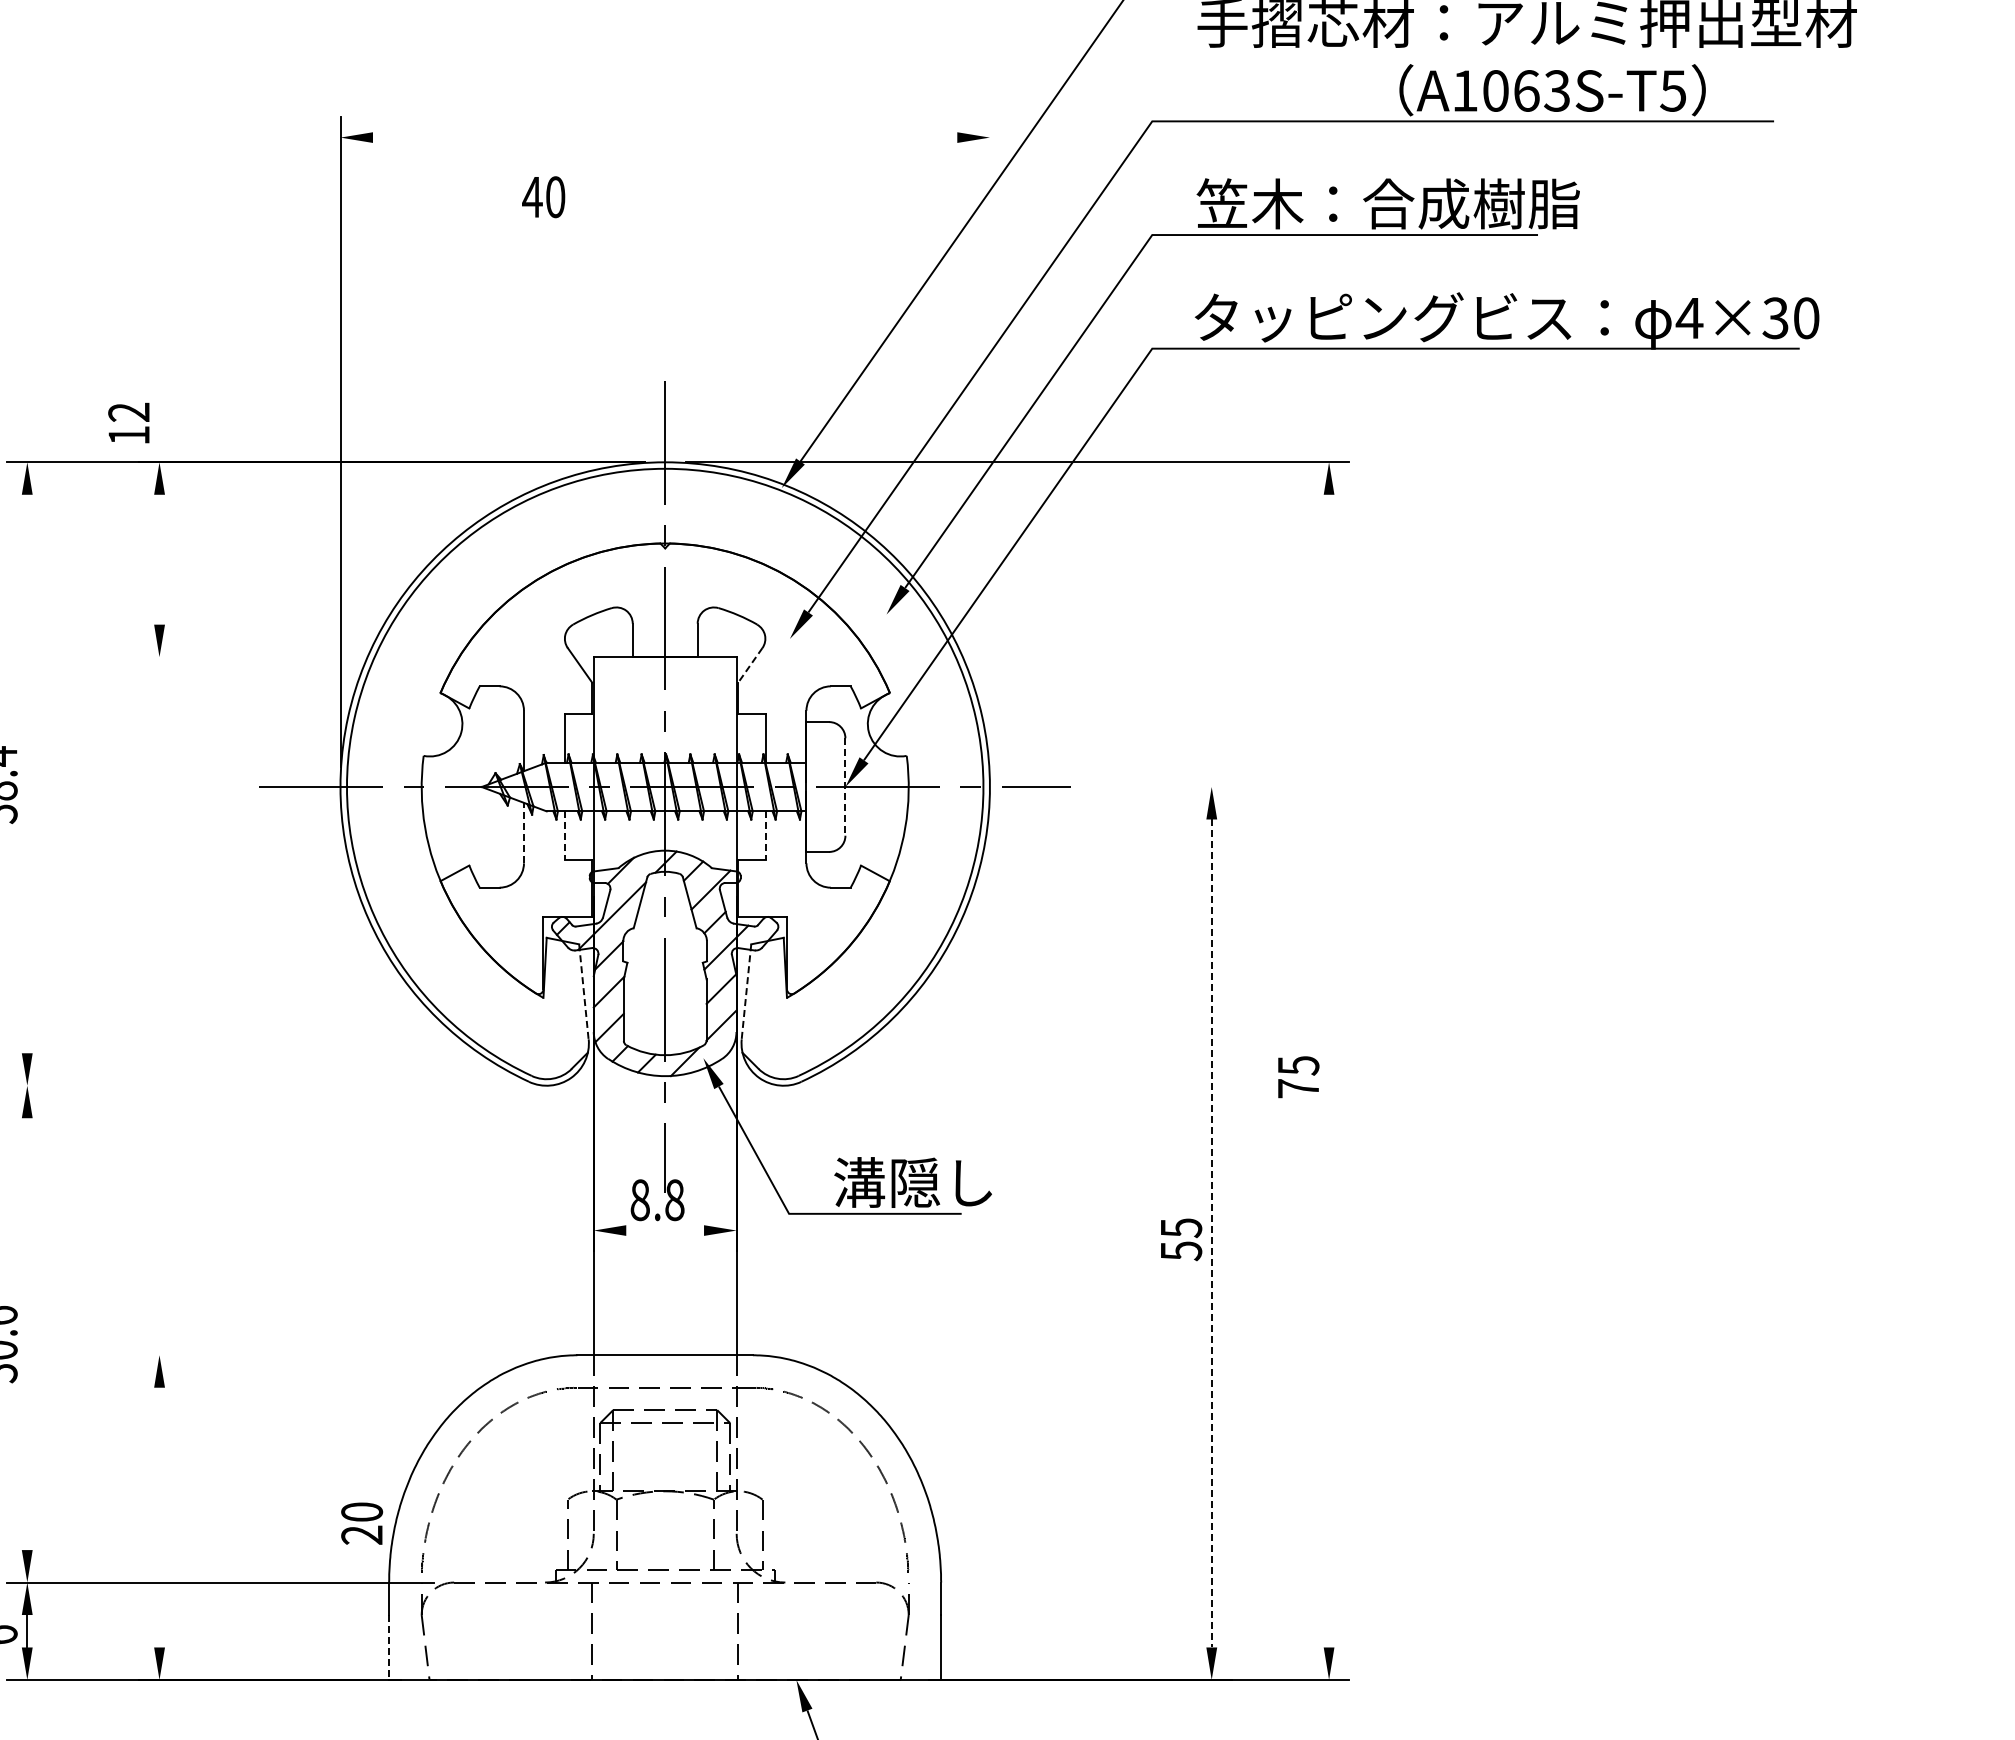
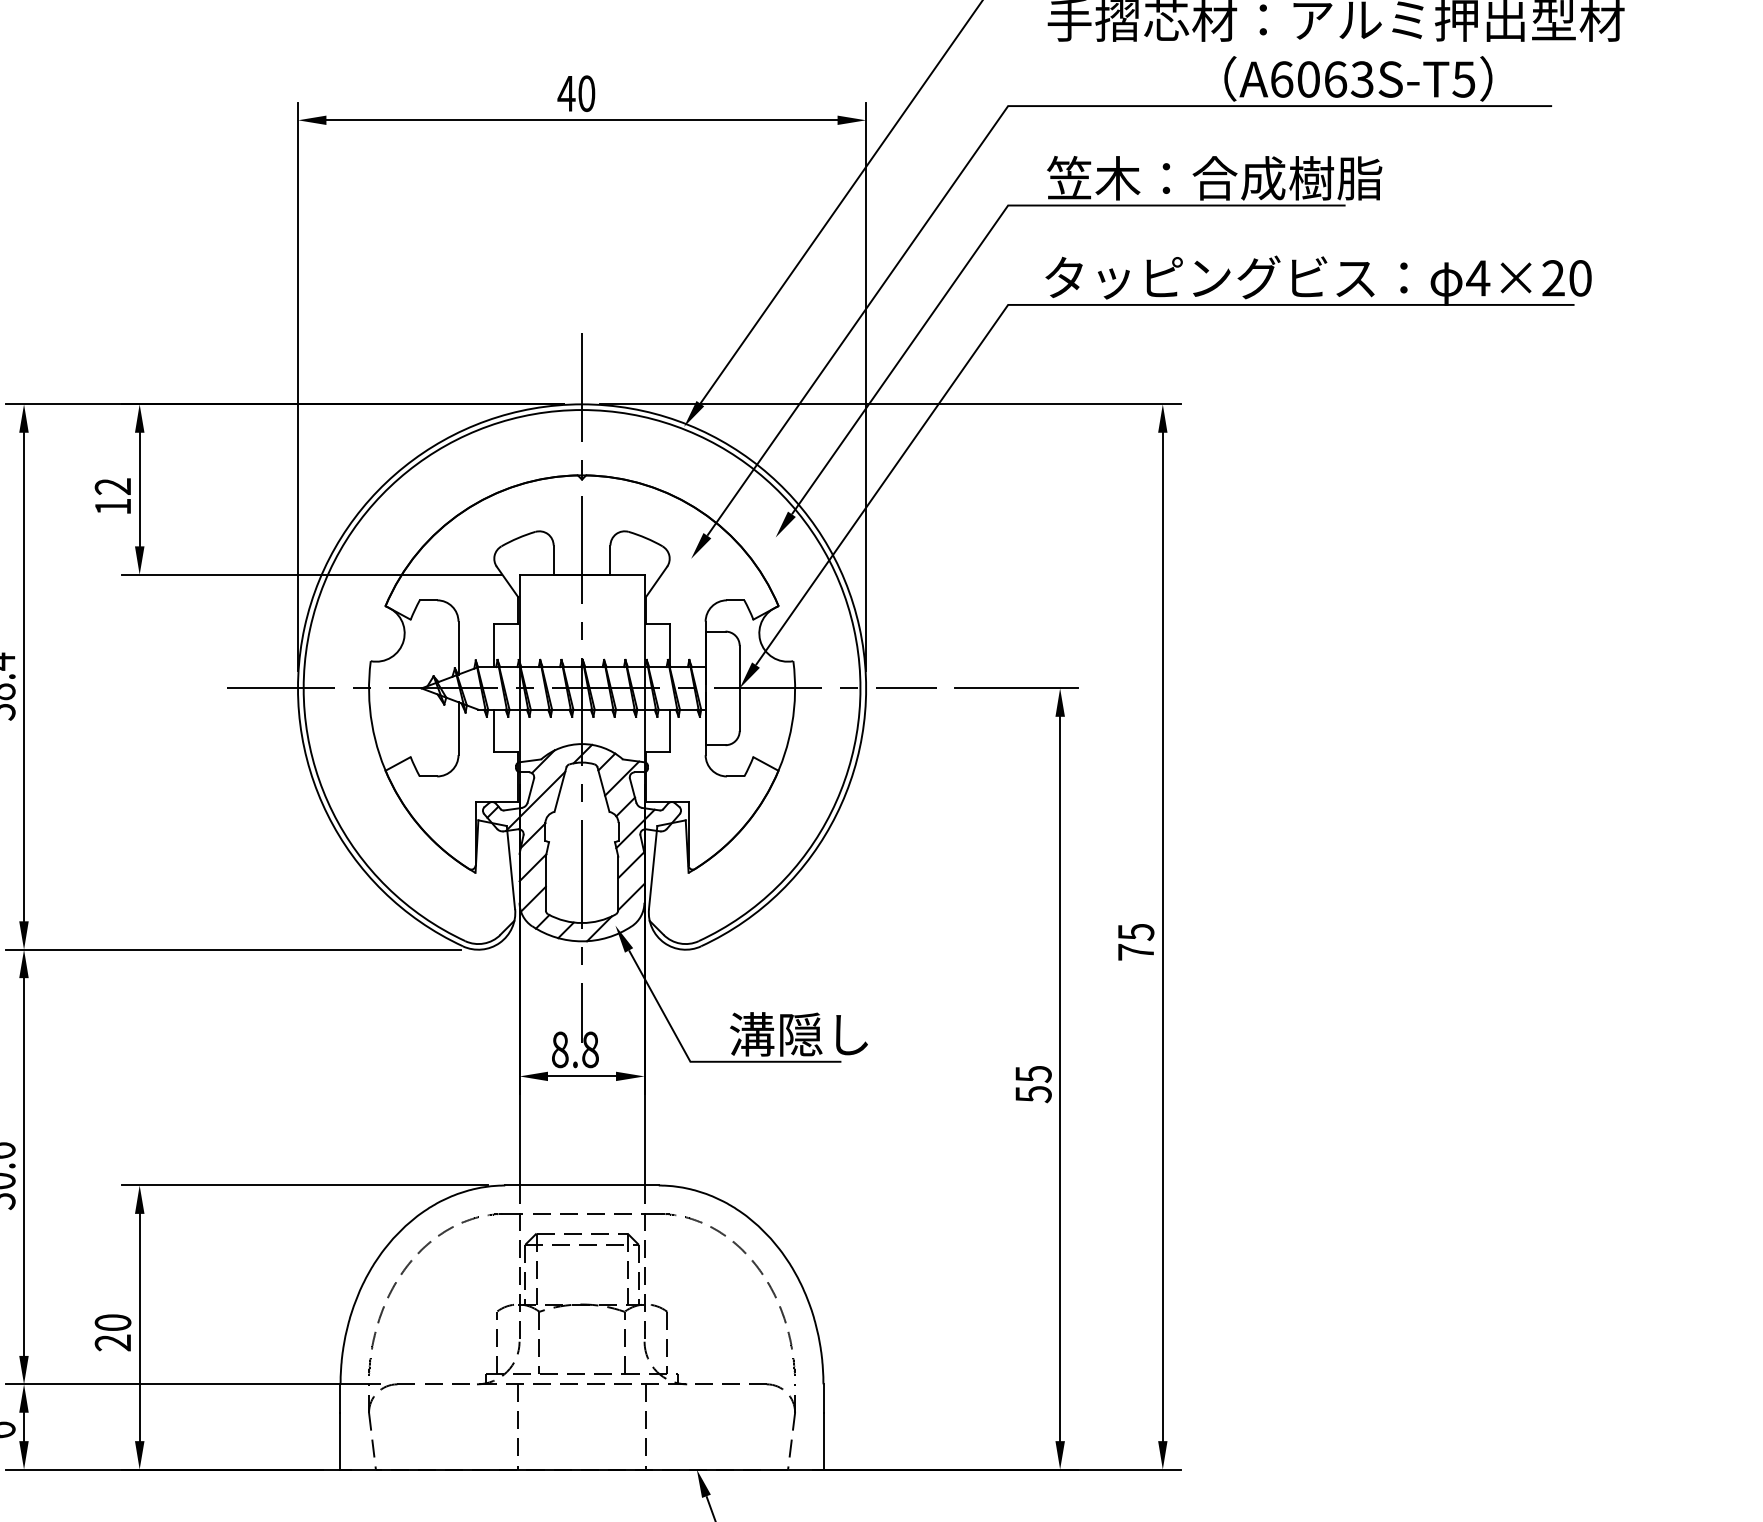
text: (1465, 90) -> (1282, 79), A1063S-T5 -> A6063S-T5
line: (664, 137) -> (581, 120), added
text: (543, 197) -> (576, 93), moved
text: (1775, 318) -> (1553, 278), 4×30 -> 4×20
text: (128, 422) -> (112, 495), moved
line: (989, 441) -> (865, 386), added
line: (159, 559) -> (139, 489), added
line: (356, 657) -> (312, 575), added
line: (750, 665) -> (656, 582), dashed -> solid
line: (27, 773) -> (24, 676), added
line: (845, 787) -> (739, 688), dashed -> solid
line: (1161, 787) -> (1016, 688), added
line: (523, 832) -> (458, 728), dashed -> solid
line: (564, 836) -> (493, 731), dashed -> solid
line: (765, 836) -> (669, 731), dashed -> solid
line: (583, 991) -> (510, 867), dashed -> solid
line: (746, 991) -> (653, 867), dashed -> solid
line: (1329, 1070) -> (1163, 936), added
line: (266, 1085) -> (233, 949), added
line: (665, 1230) -> (582, 1076), added
line: (1211, 1233) -> (1059, 1078), dashed -> solid
line: (27, 1334) -> (24, 1167), added
line: (348, 1355) -> (305, 1185), added
line: (159, 1517) -> (139, 1327), added
text: (362, 1523) -> (113, 1332), moved
line: (389, 1647) -> (340, 1441), dashed -> solid

